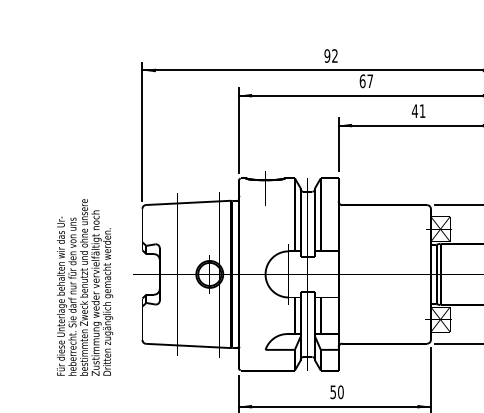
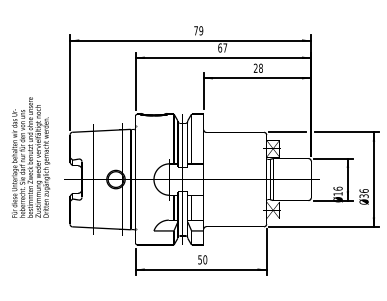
text: (330, 55) -> (198, 30), 92 -> 79
text: (417, 109) -> (257, 67), 41 -> 28
text: (85, 287) -> (31, 157), moved

